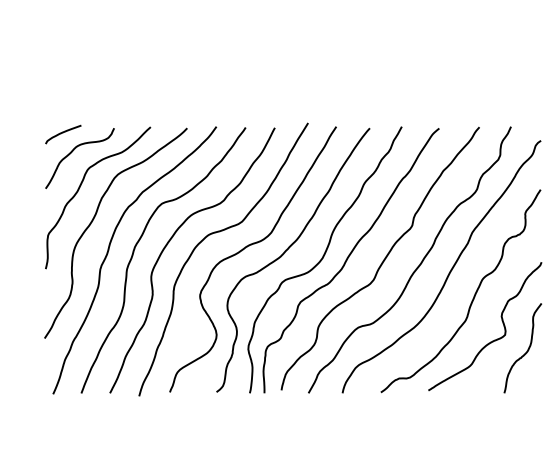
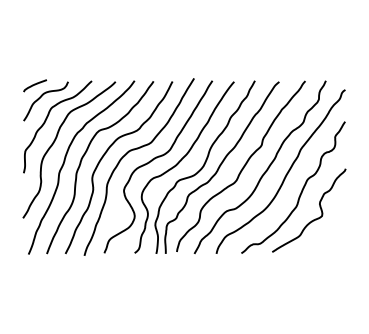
curve: (525, 351) -> (335, 226), removed

